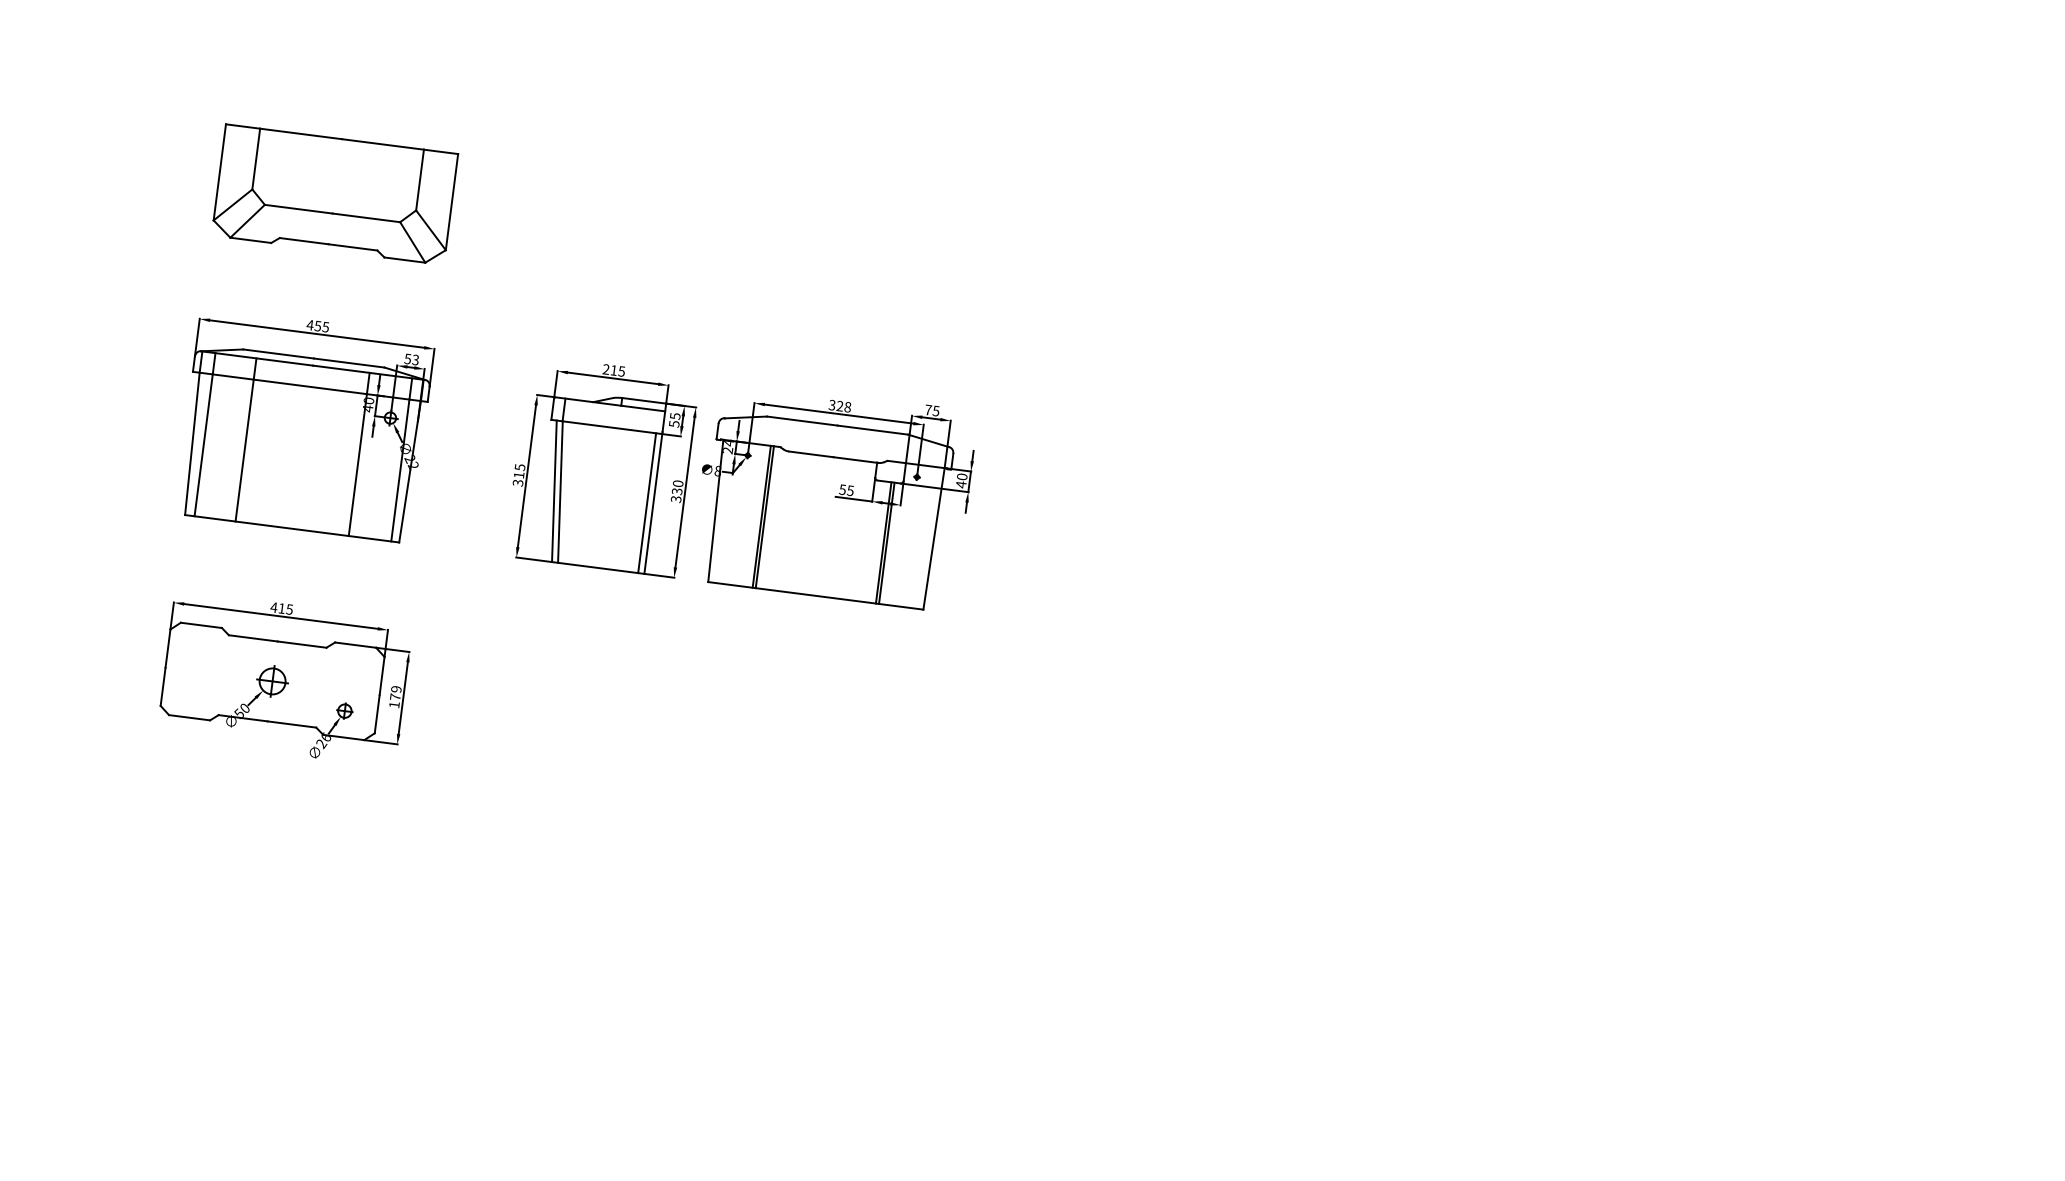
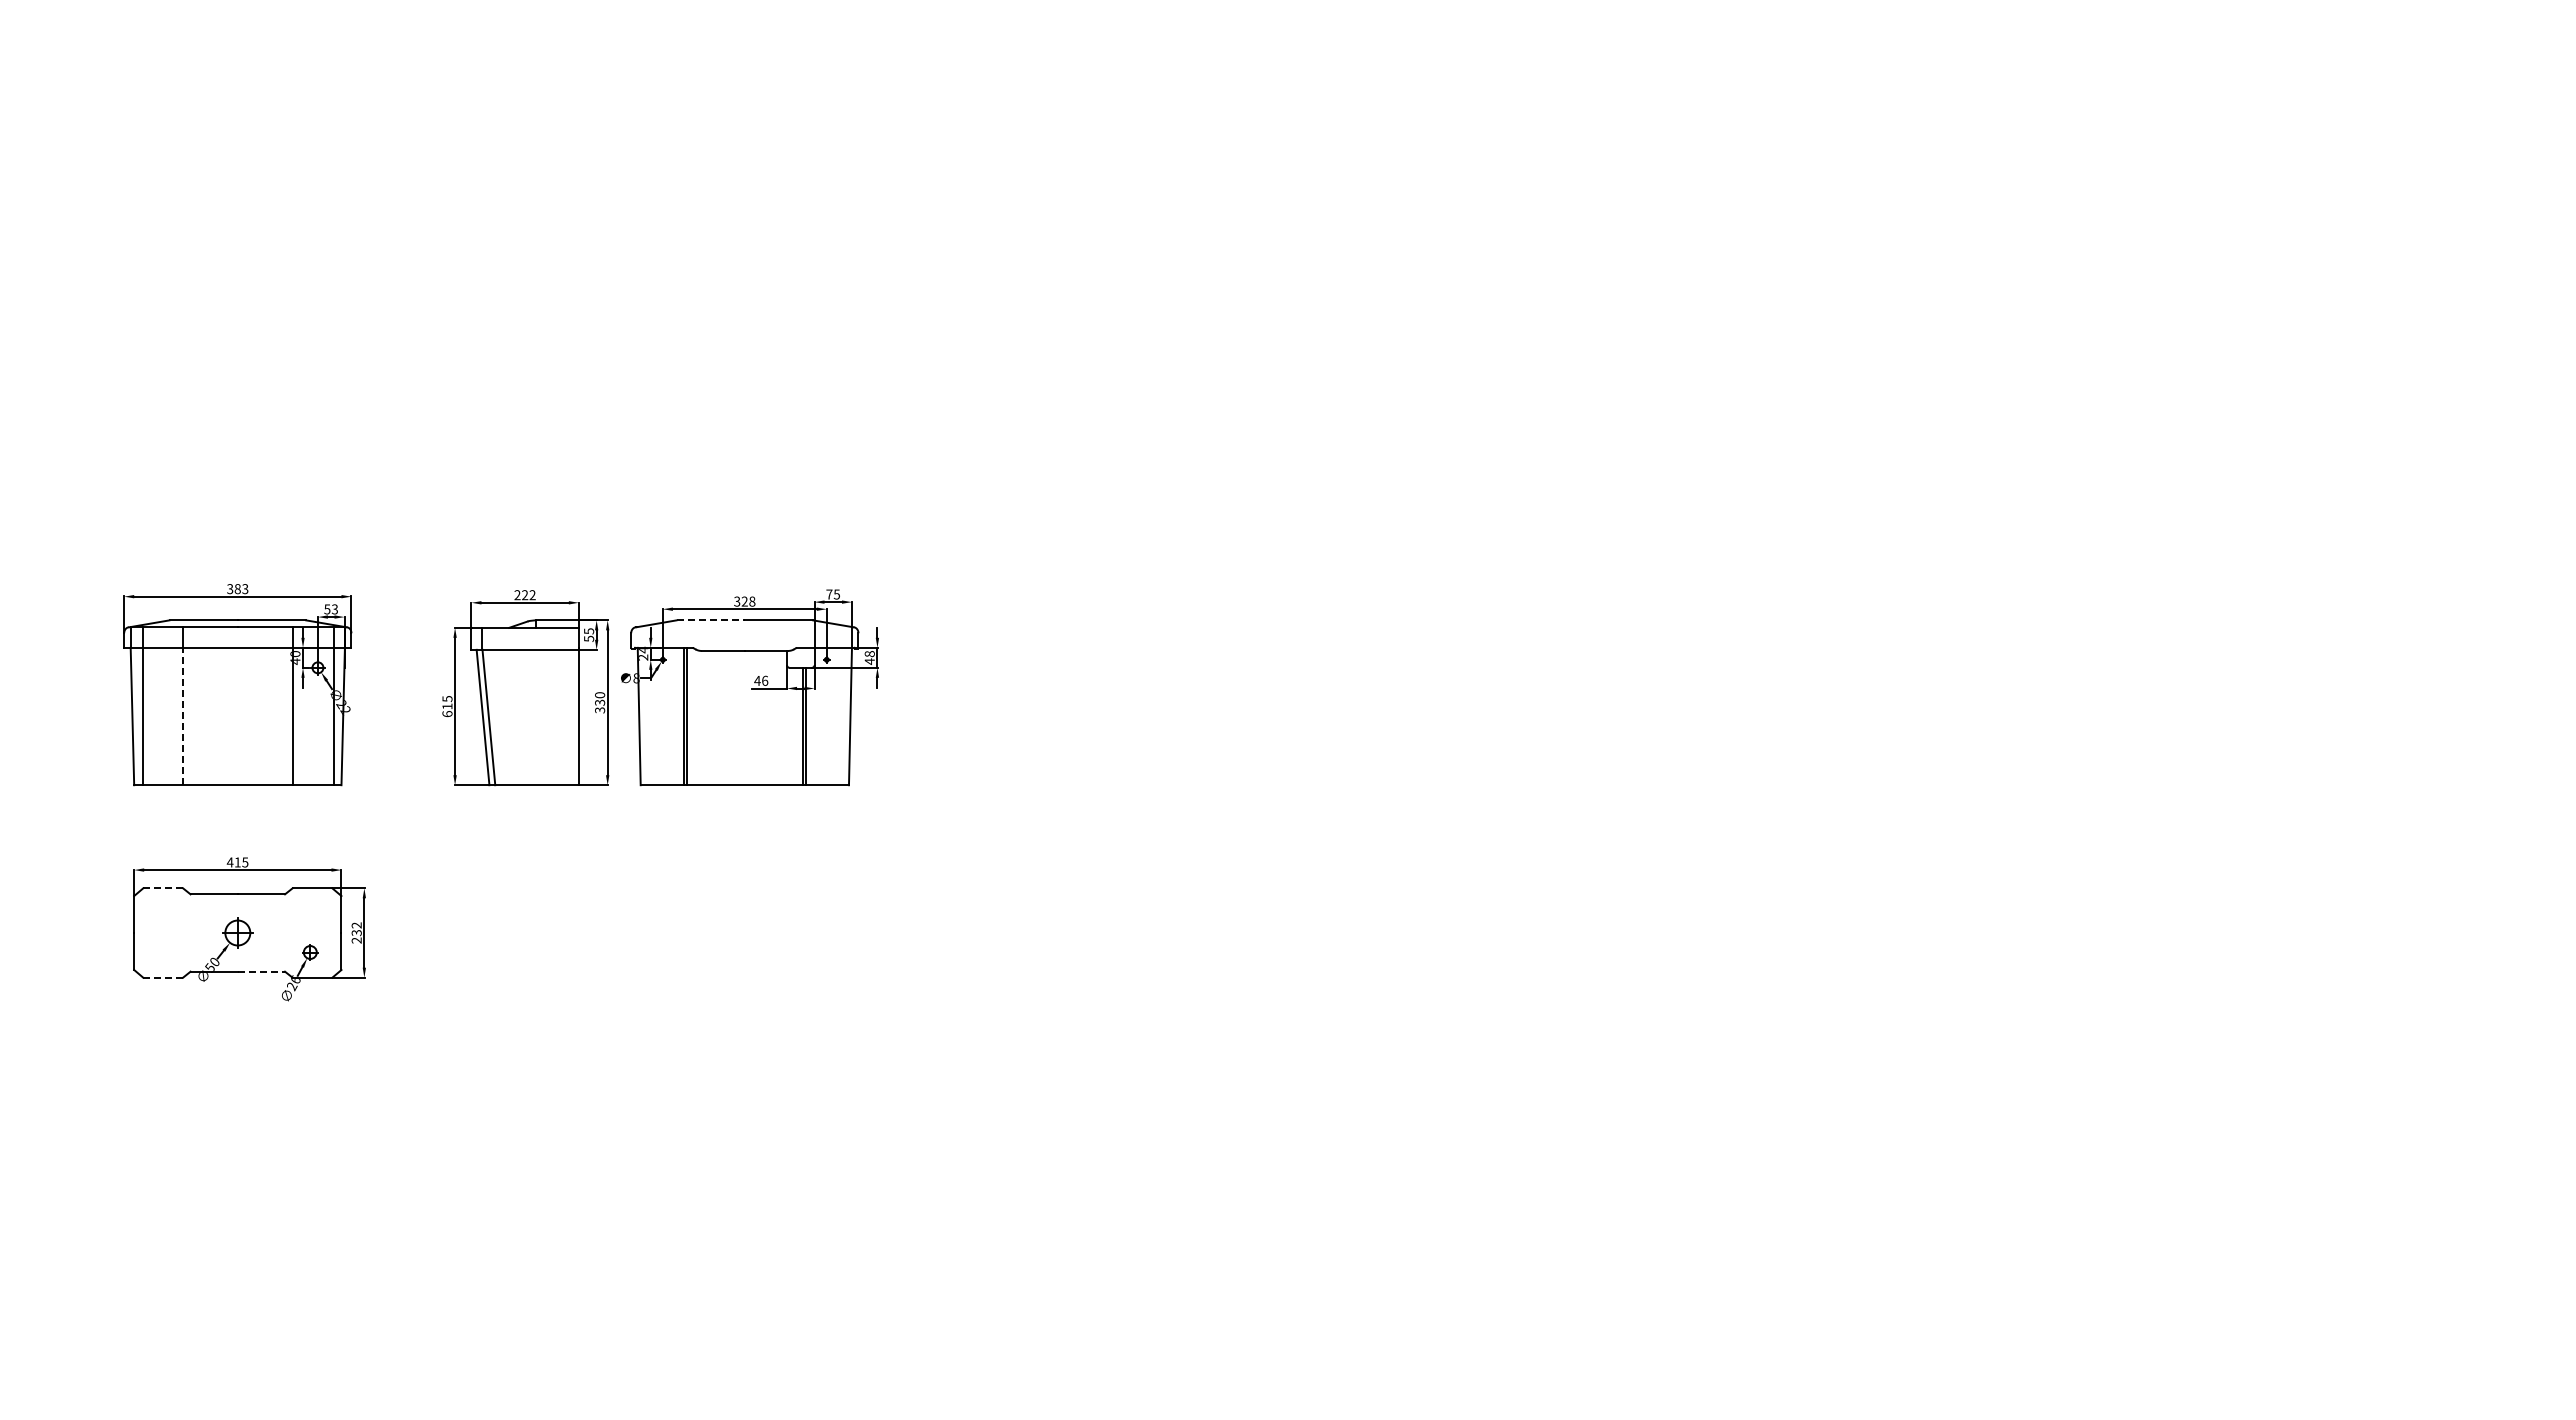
part: (334, 194) -> (237, 461), removed
text: (317, 326) -> (237, 589), 455 -> 383
text: (617, 371) -> (528, 595), 215 -> 222
line: (803, 421) -> (711, 620), solid -> dashed
line: (245, 450) -> (183, 716), solid -> dashed
text: (961, 477) -> (869, 654), 40 -> 48
text: (518, 483) -> (447, 714), 315 -> 615
text: (846, 489) -> (761, 680), 55 -> 46
line: (646, 503) -> (572, 717), removed
line: (201, 625) -> (163, 888), solid -> dashed
text: (395, 696) -> (356, 932), 179 -> 232
line: (189, 717) -> (163, 977), solid -> dashed
line: (291, 724) -> (261, 971), solid -> dashed

